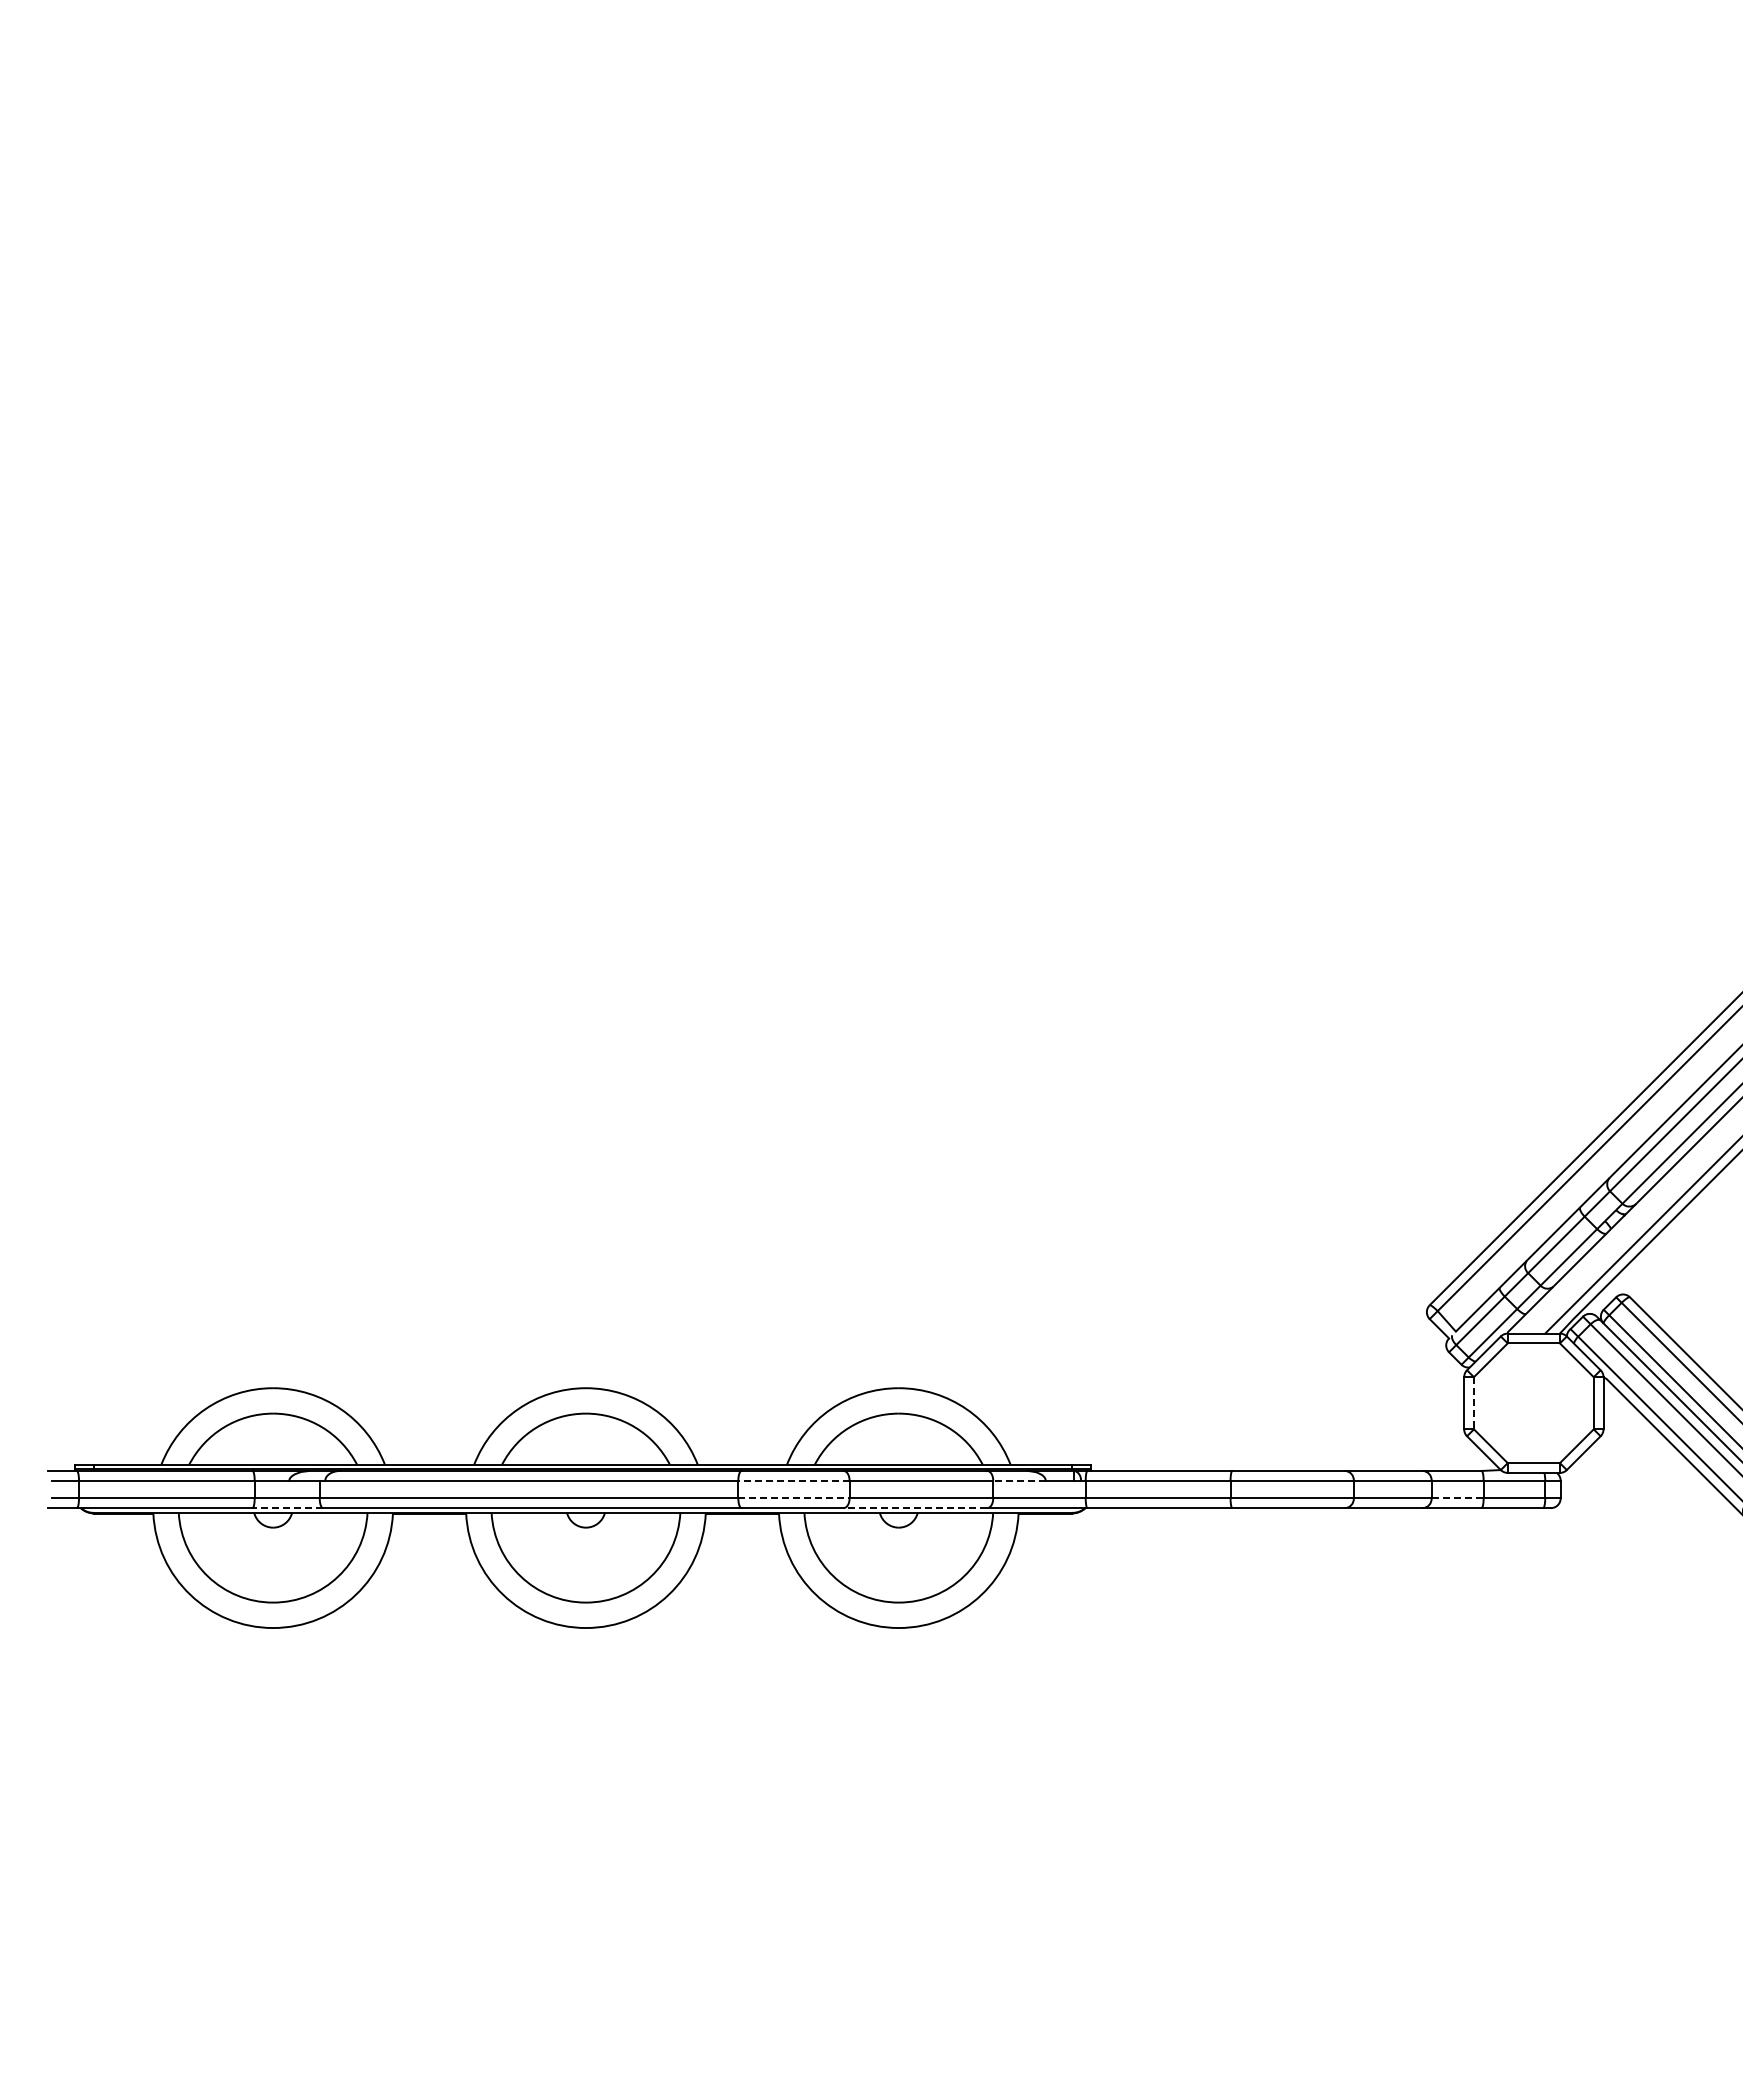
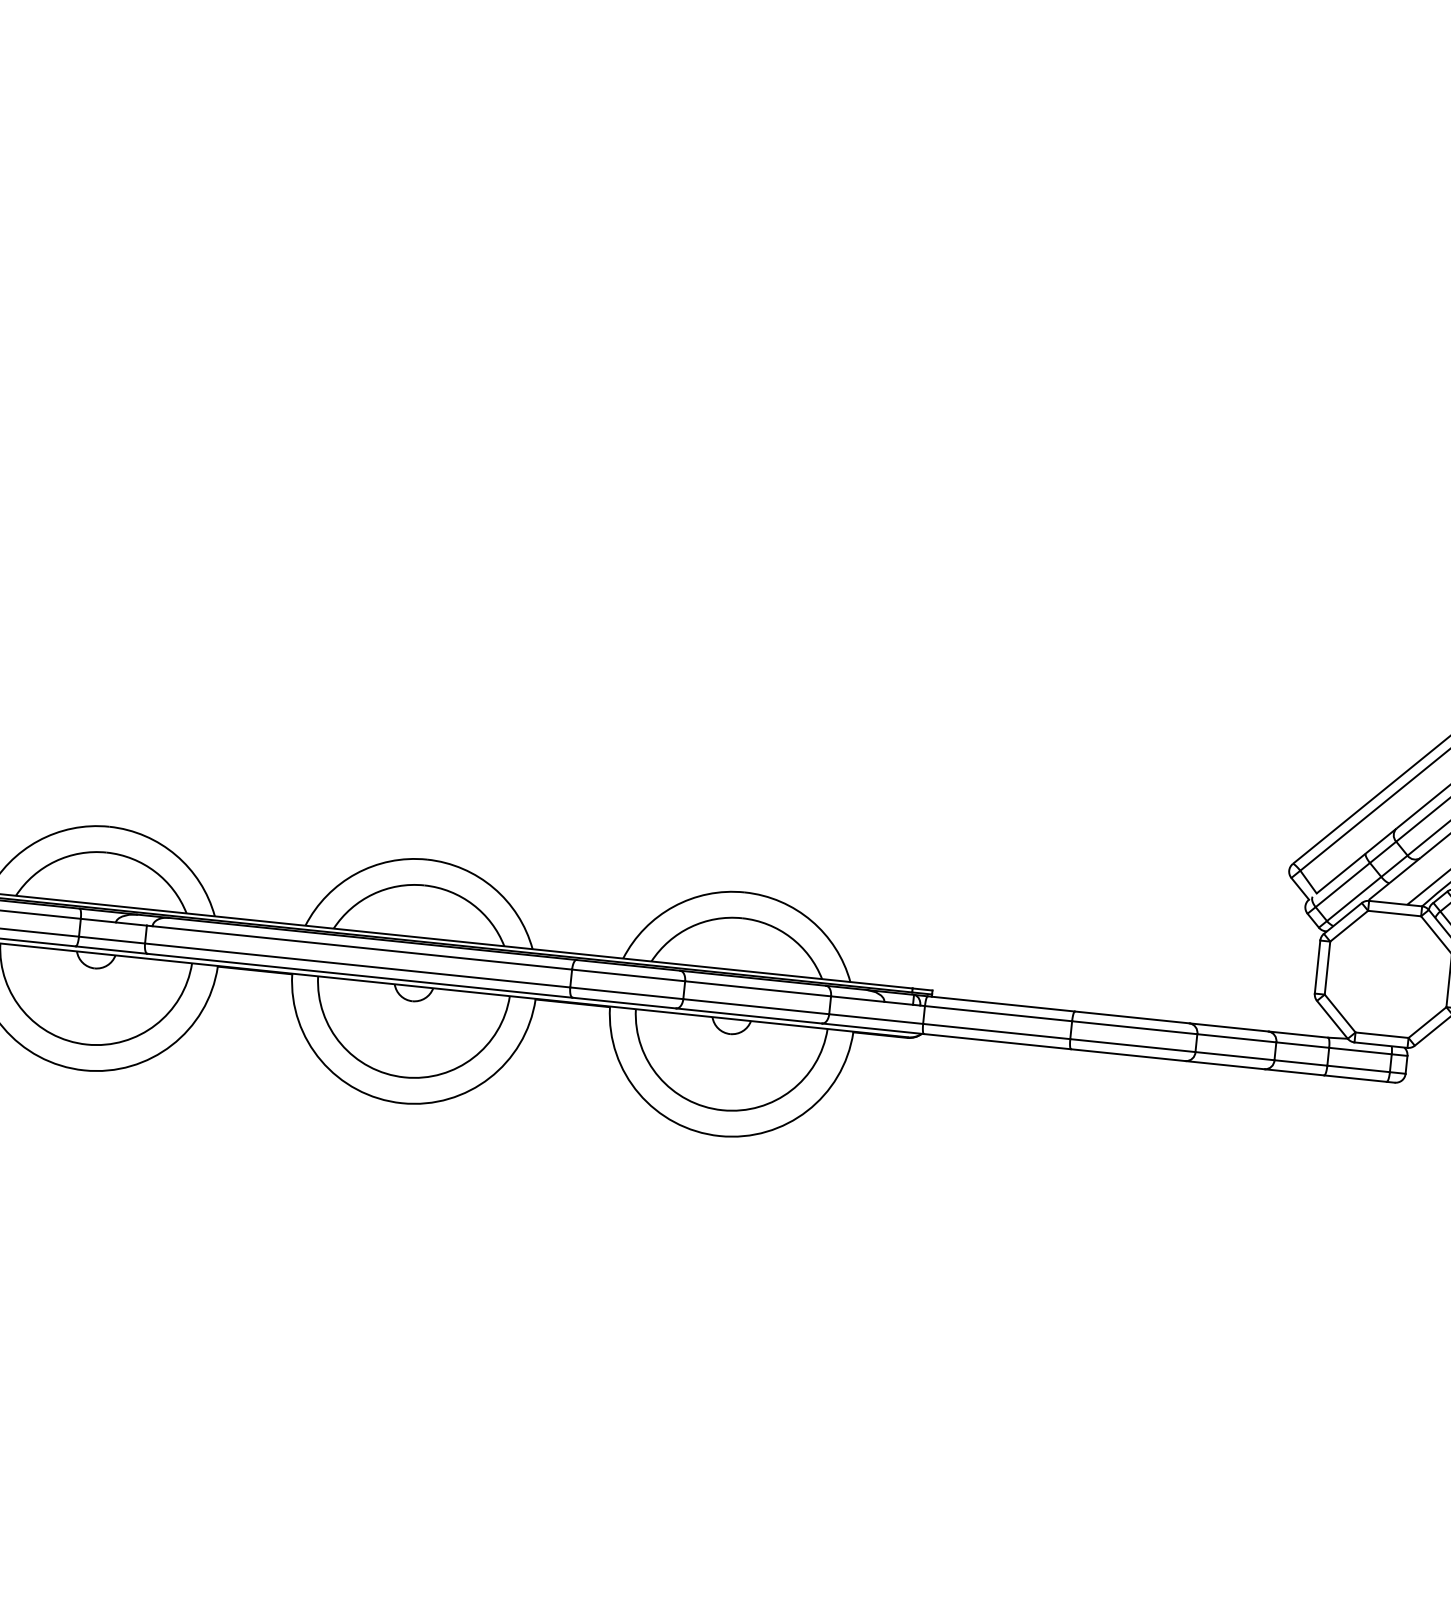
line: (1473, 1403) -> (1327, 968), dashed -> solid
line: (793, 1480) -> (628, 975), dashed -> solid
line: (1019, 1480) -> (857, 998), dashed -> solid
line: (793, 1498) -> (626, 993), dashed -> solid
line: (1458, 1498) -> (1301, 1063), dashed -> solid
line: (287, 1508) -> (111, 950), dashed -> solid
line: (915, 1508) -> (749, 1016), dashed -> solid

